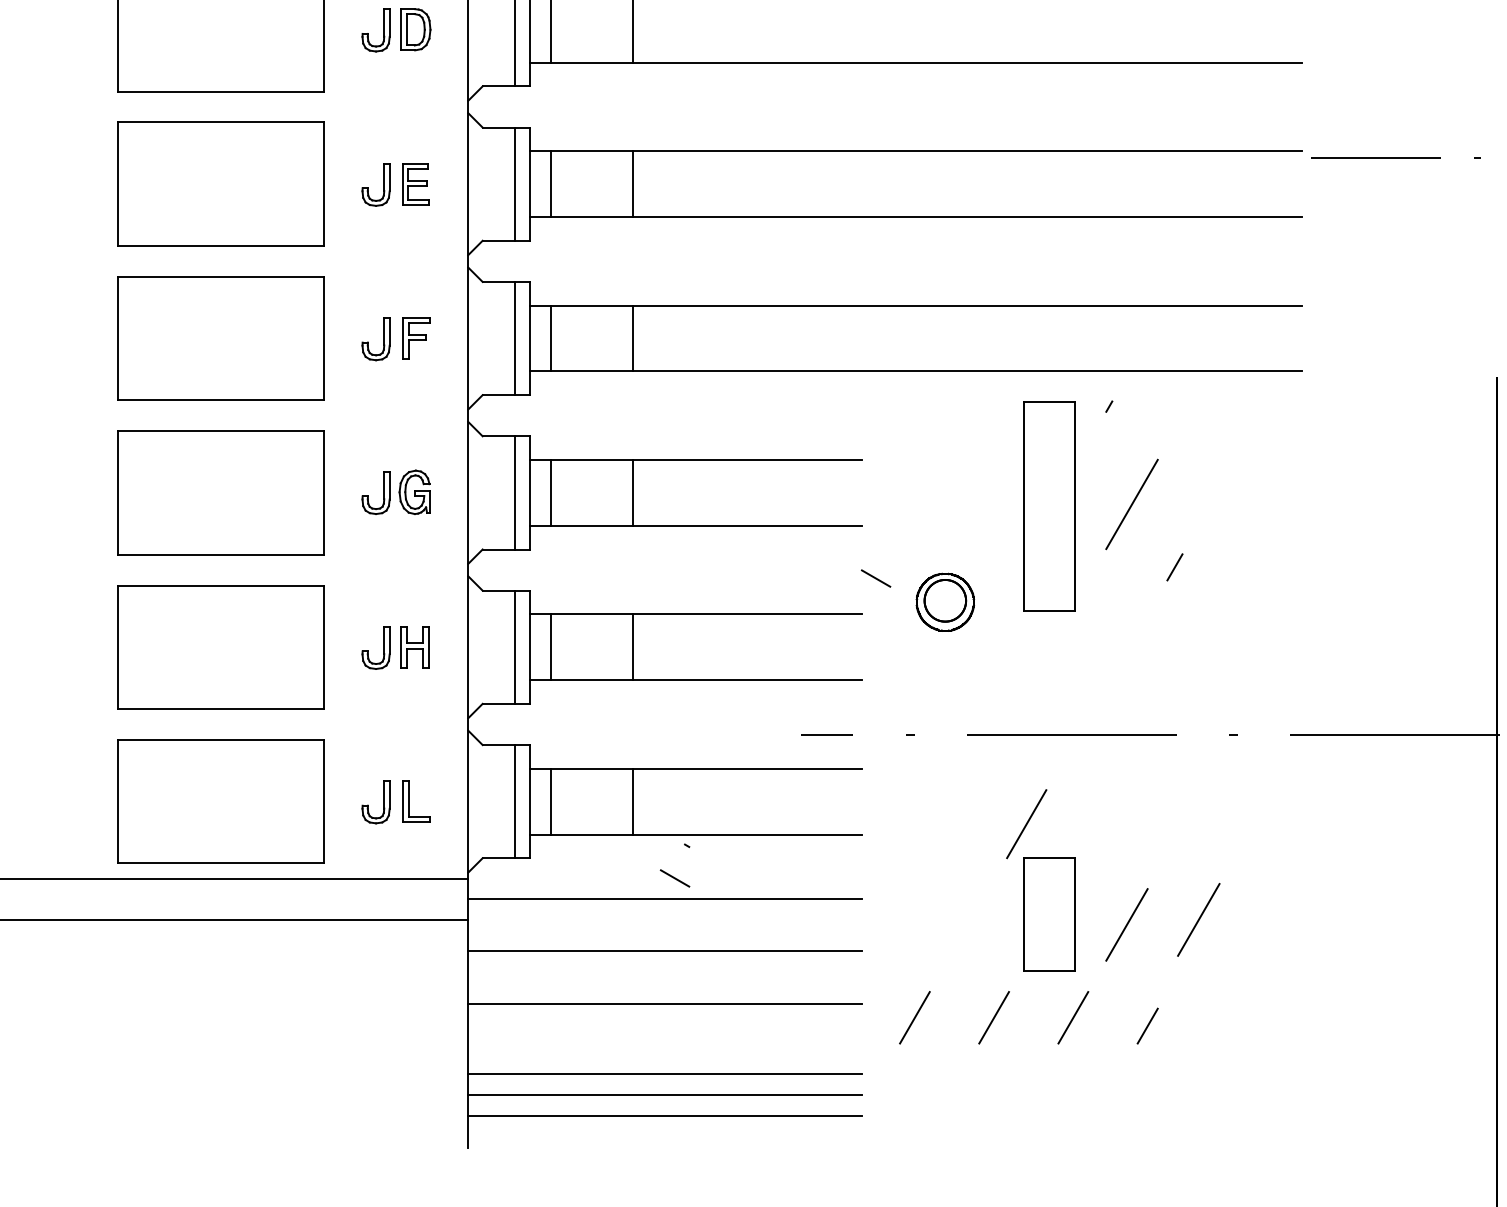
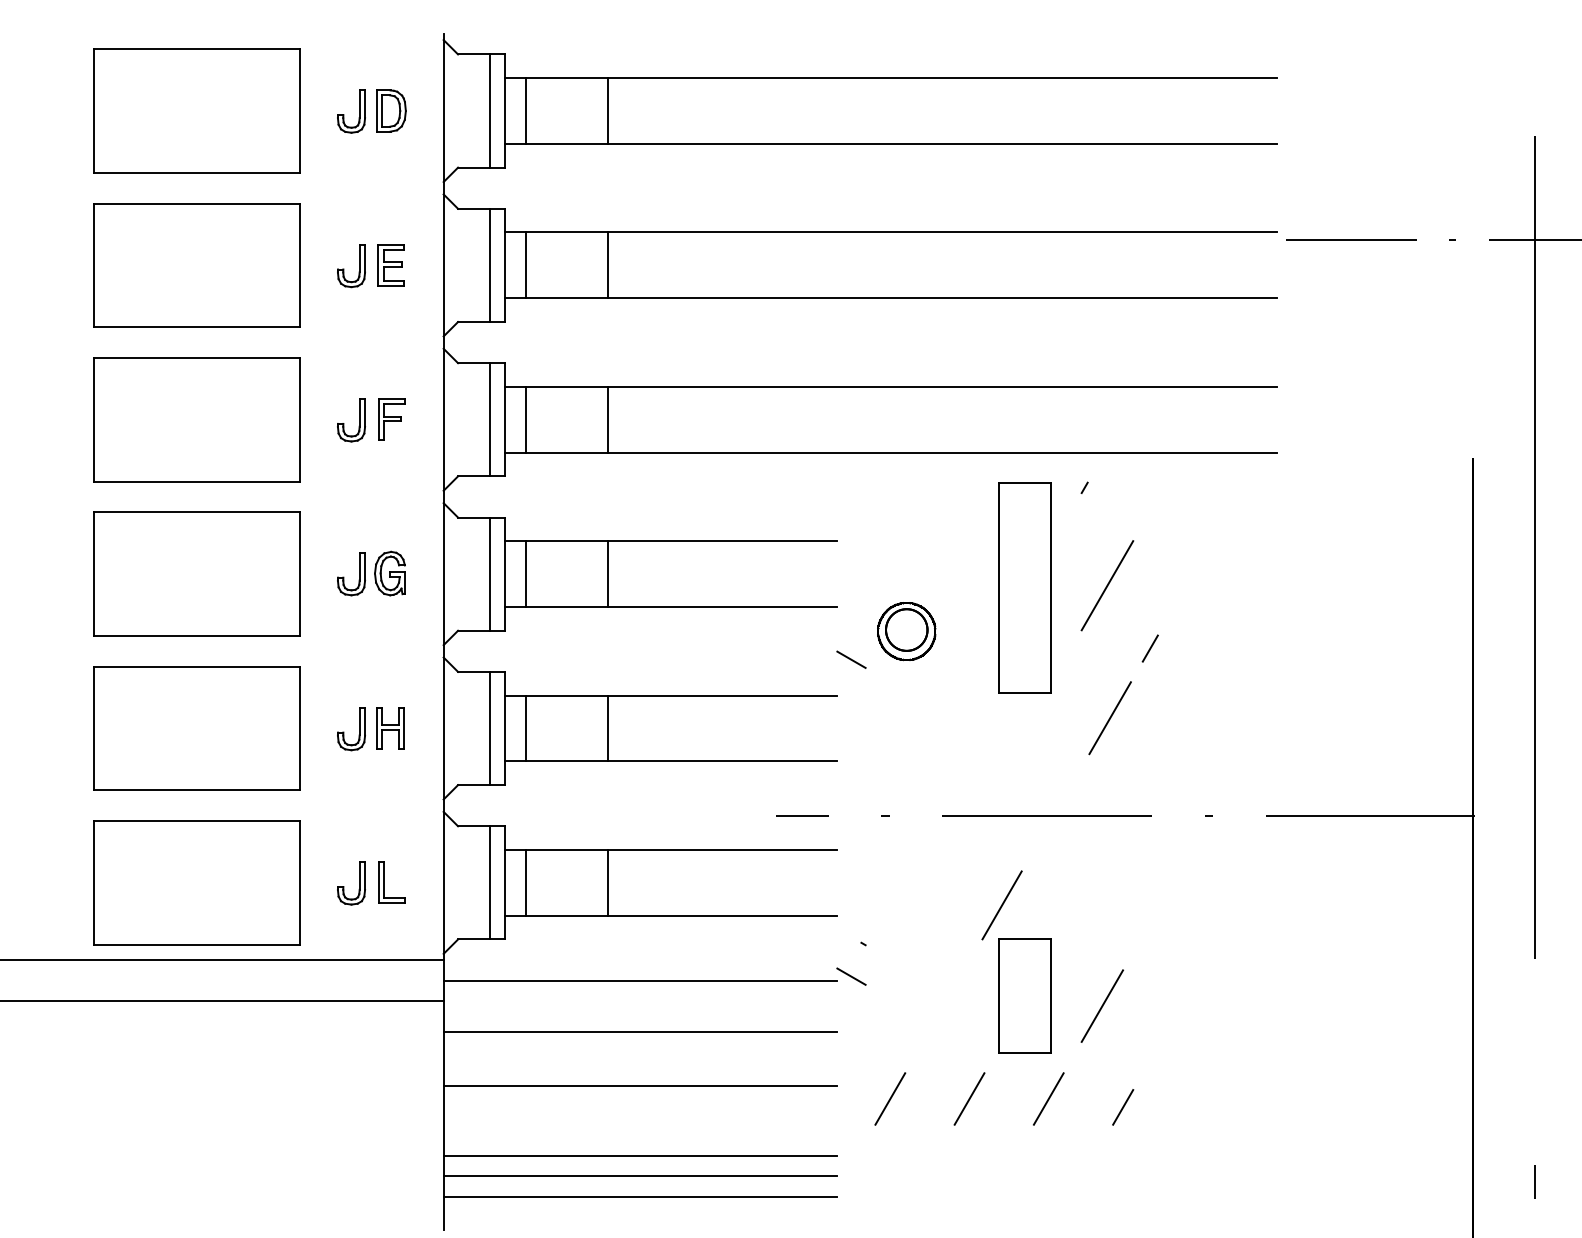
part: (945, 602) -> (906, 631), moved
part: (670, 874) -> (846, 972), moved
line: (1198, 920) -> (1109, 718), moved

